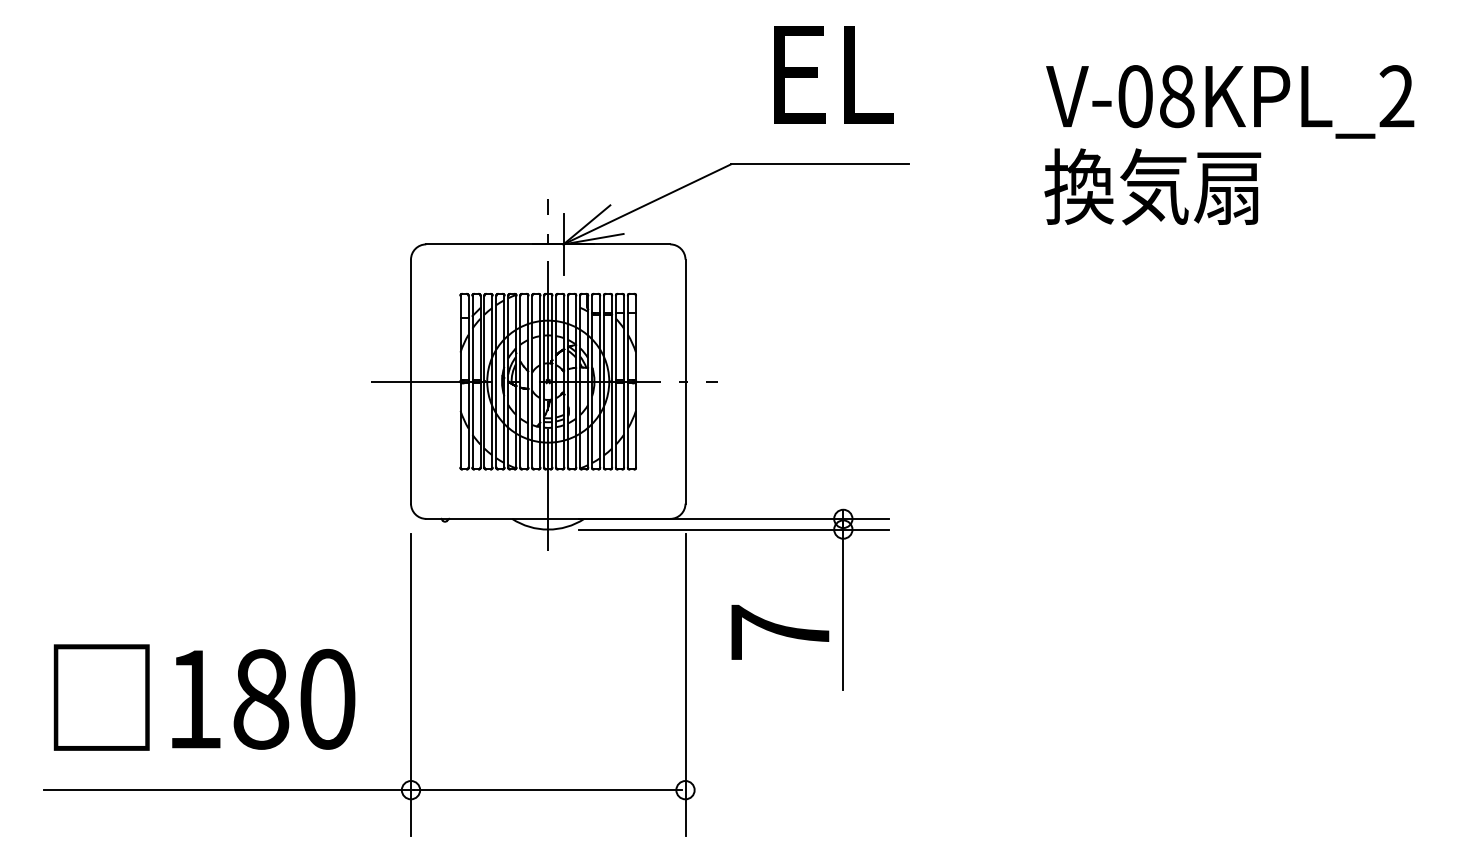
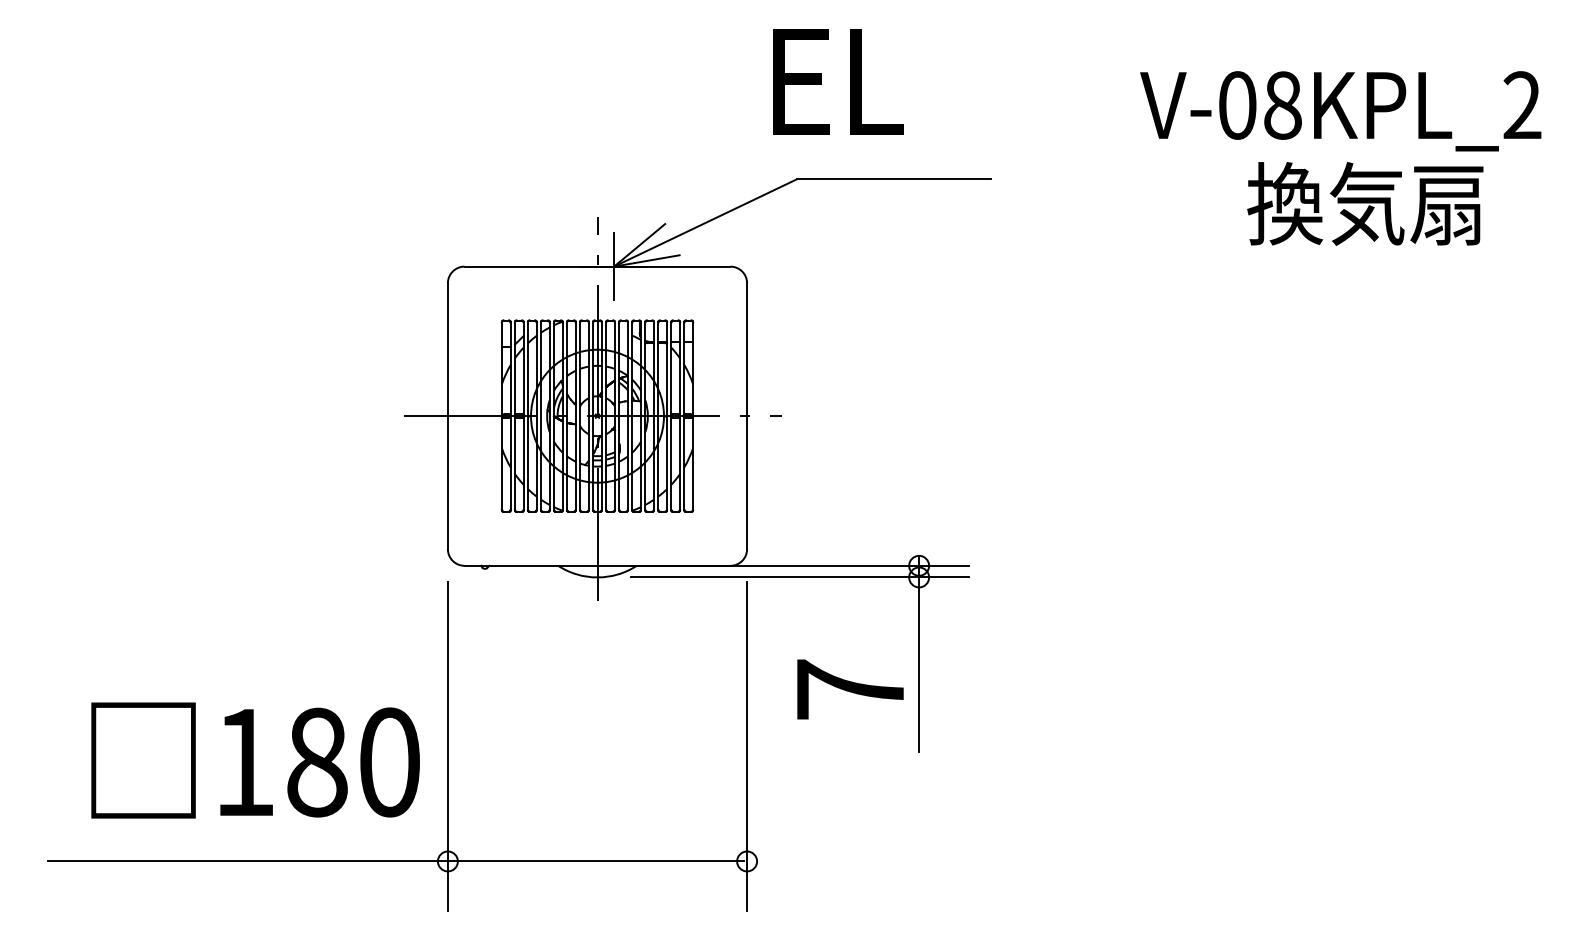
text: (833, 74) -> (838, 81), moved
text: (1152, 186) -> (1365, 203), moved
text: (204, 697) -> (255, 760), moved

